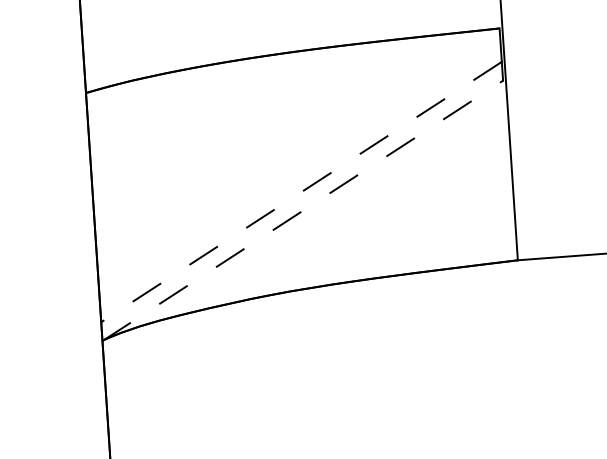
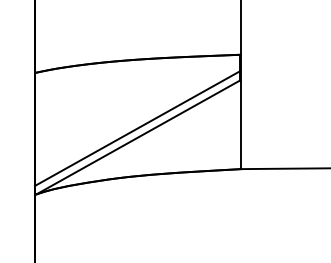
line: (301, 191) -> (137, 128), dashed -> solid
line: (302, 210) -> (137, 137), dashed -> solid

